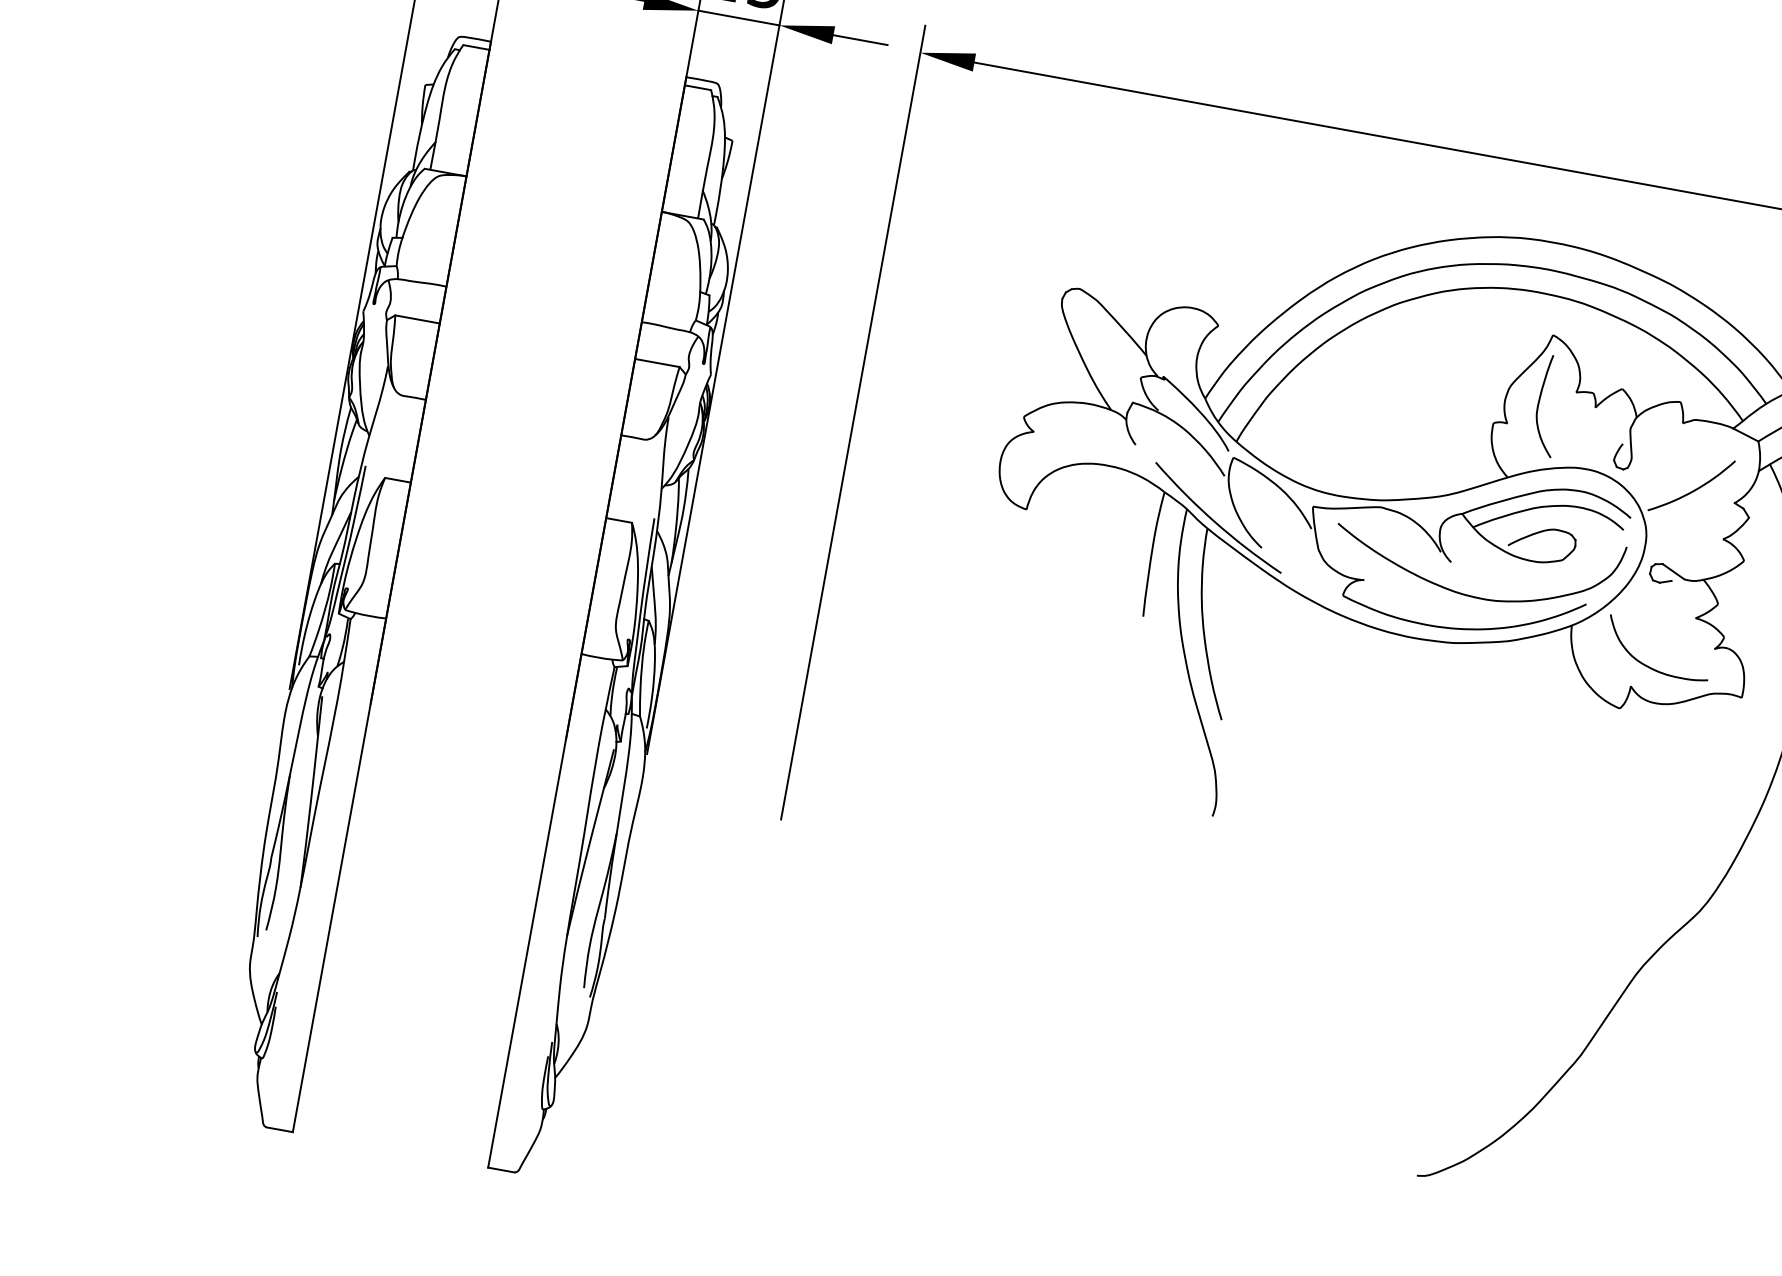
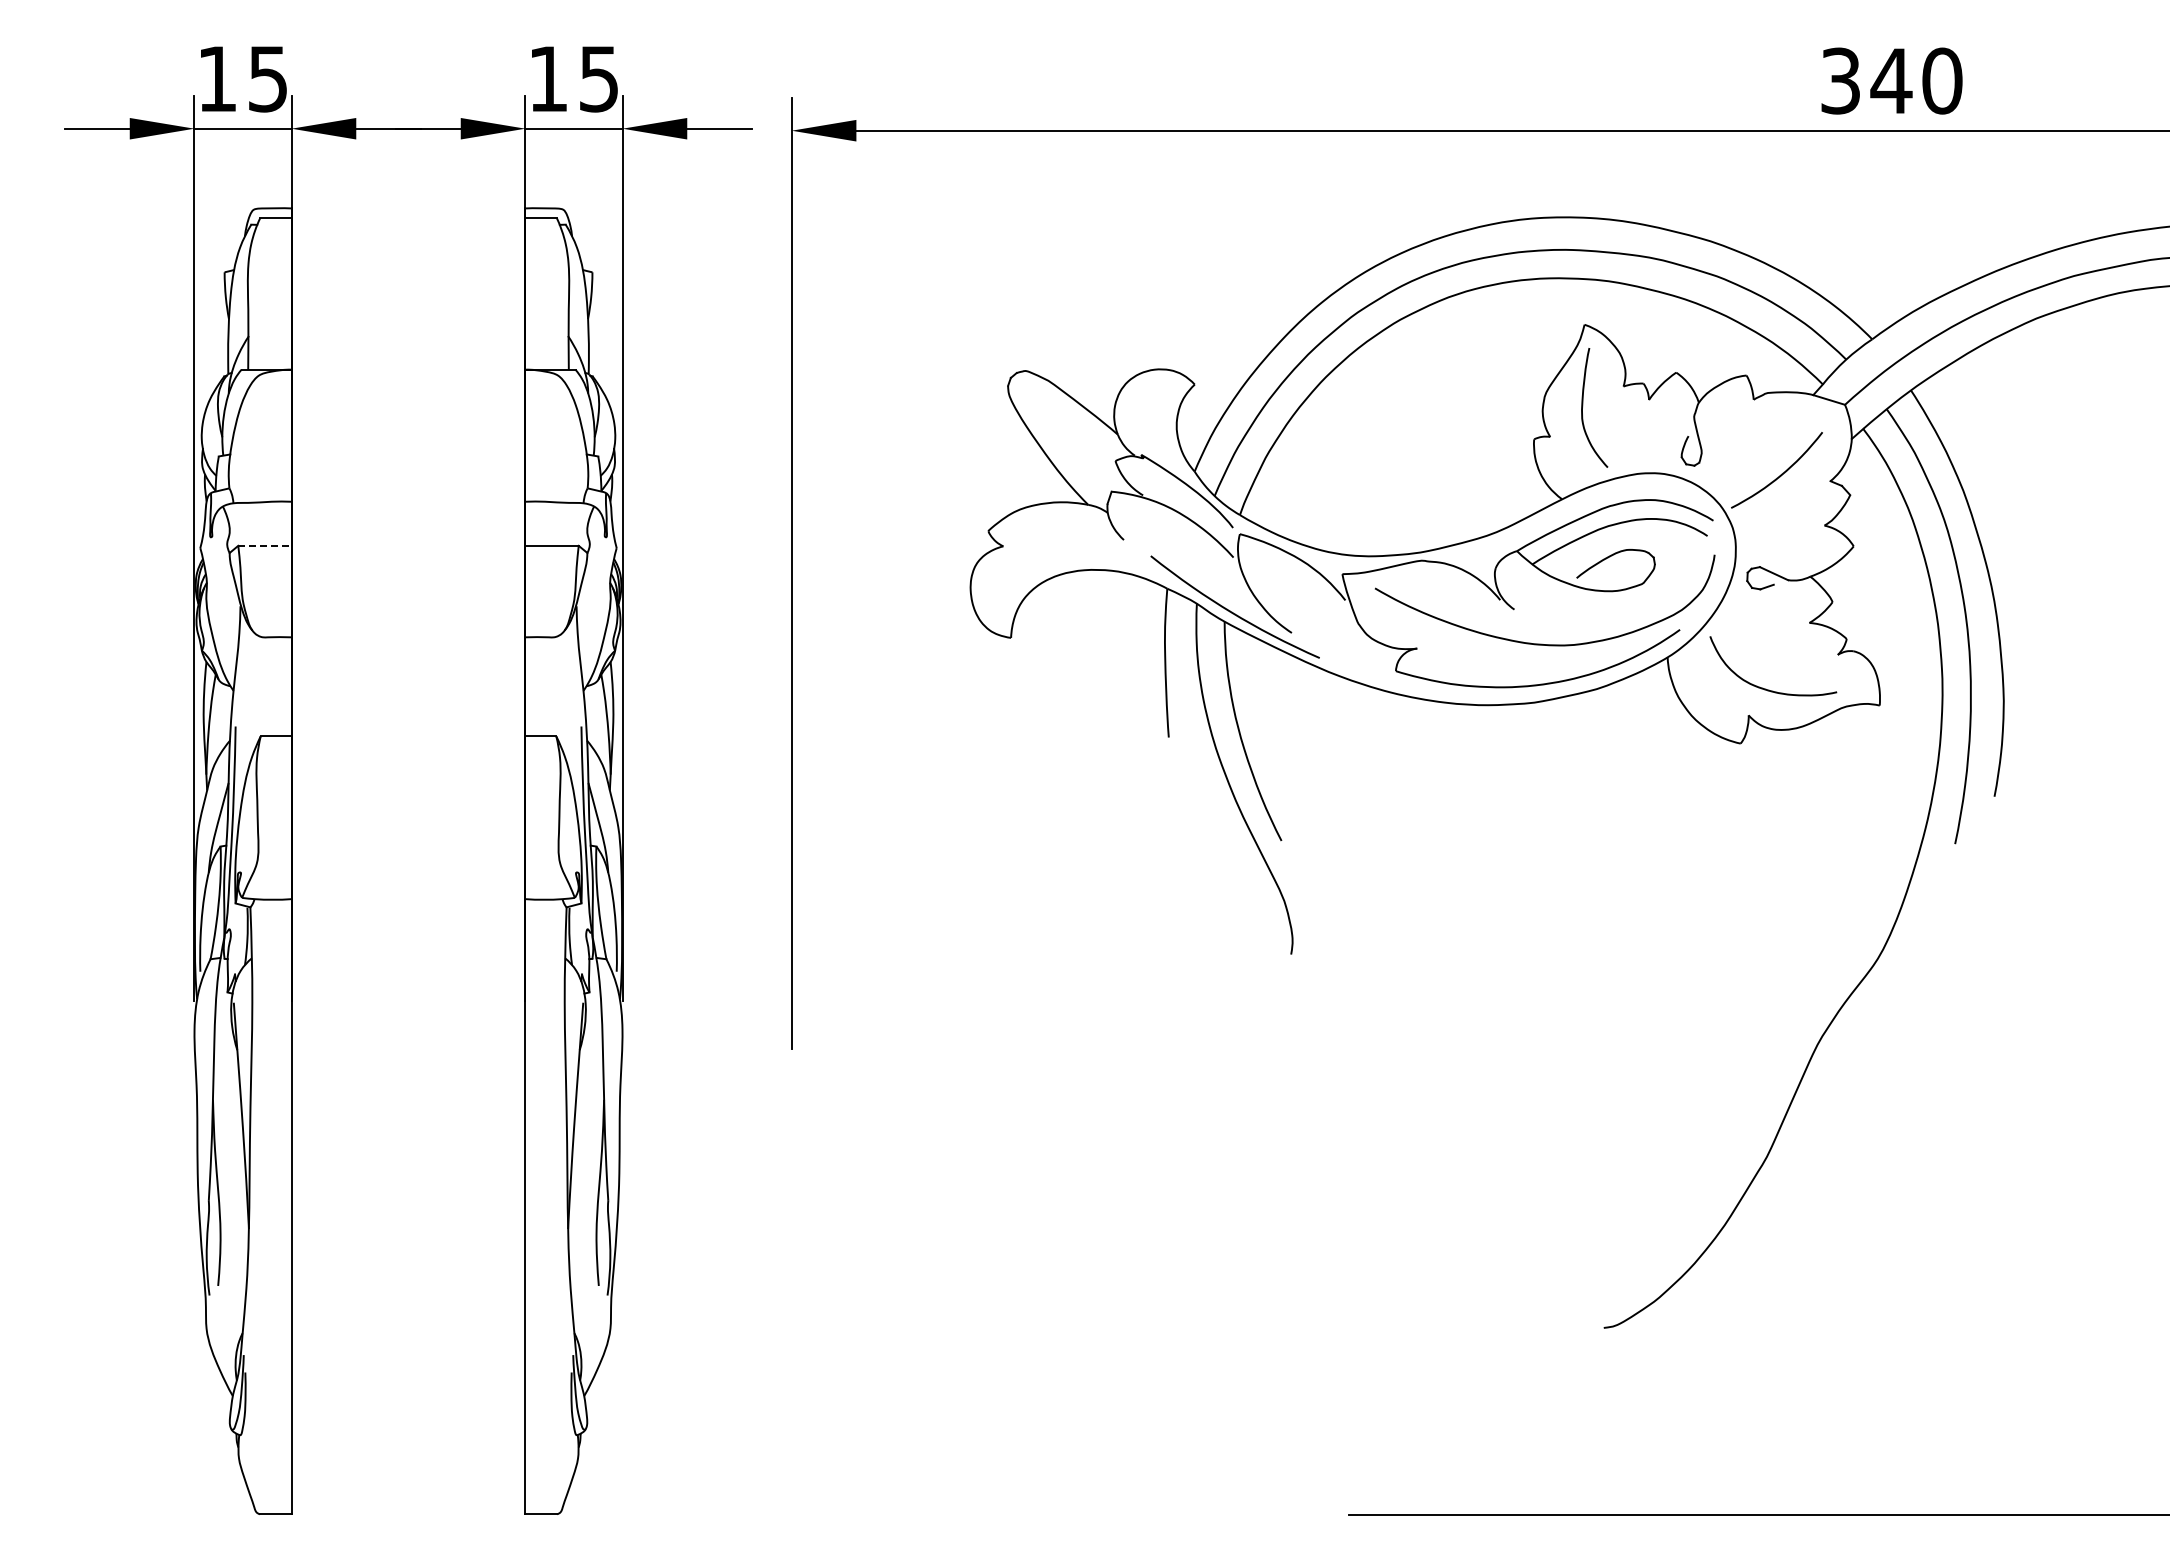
line: (417, 319) -> (264, 545), solid -> dashed

